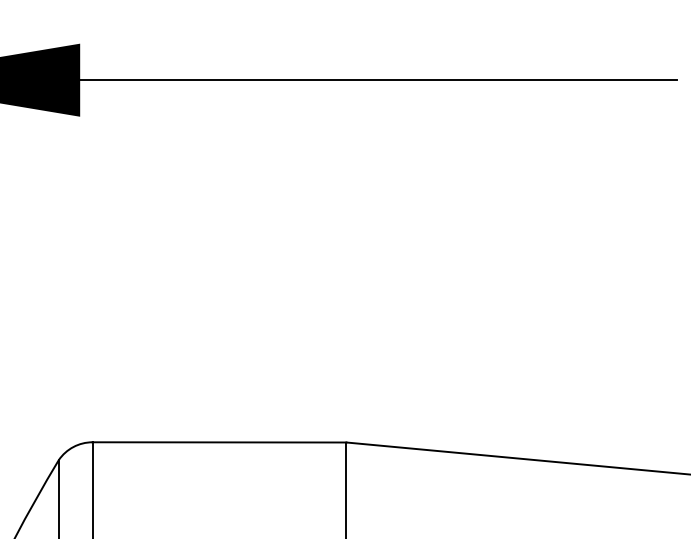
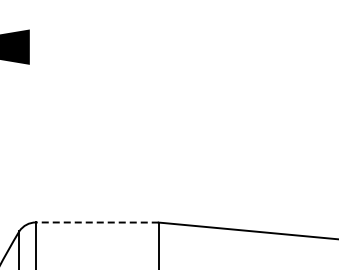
line: (376, 80) -> (173, 47), removed
line: (217, 442) -> (96, 222), solid -> dashed

